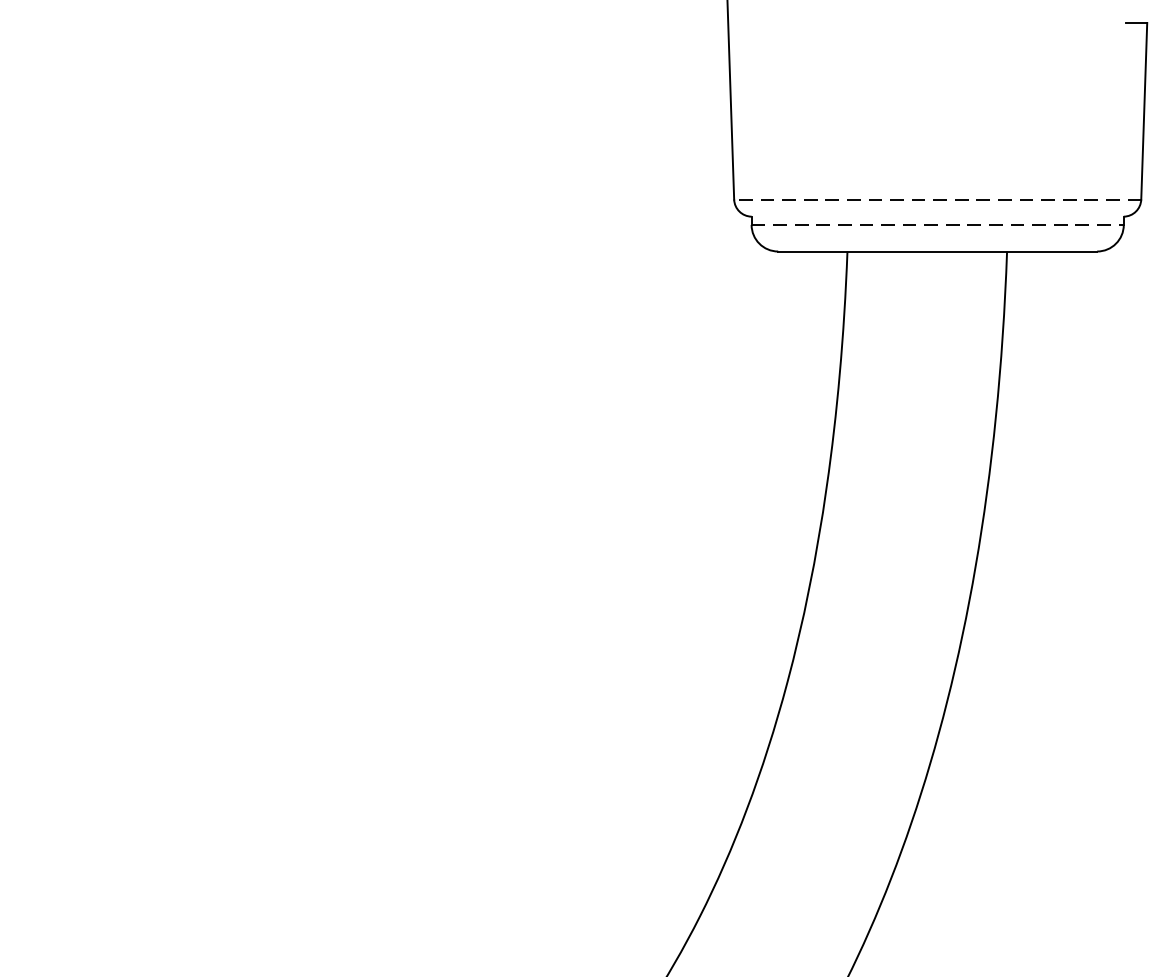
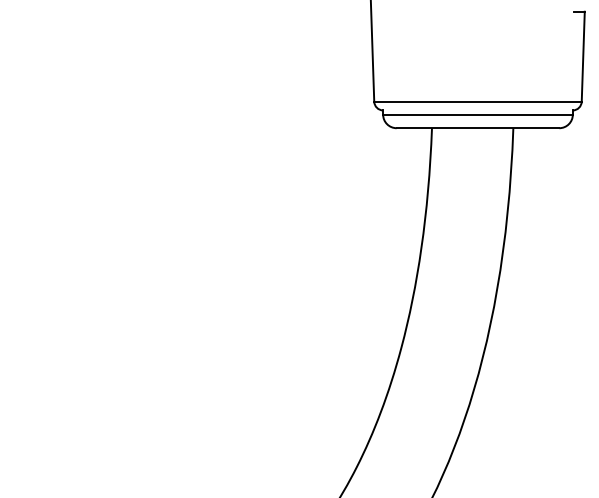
line: (936, 199) -> (477, 101), dashed -> solid
line: (936, 224) -> (477, 114), dashed -> solid

